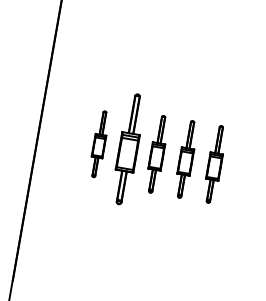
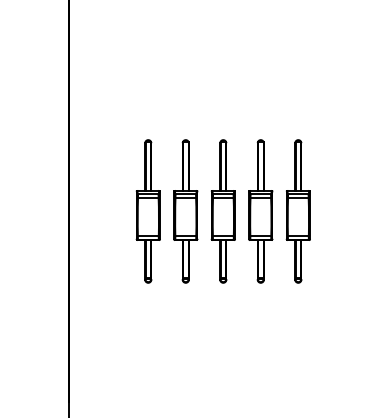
part: (98, 144) -> (147, 211), size x1.67
part: (156, 154) -> (222, 211), size x1.43
part: (185, 159) -> (260, 211), size x1.43
part: (214, 164) -> (297, 211), size x1.43

